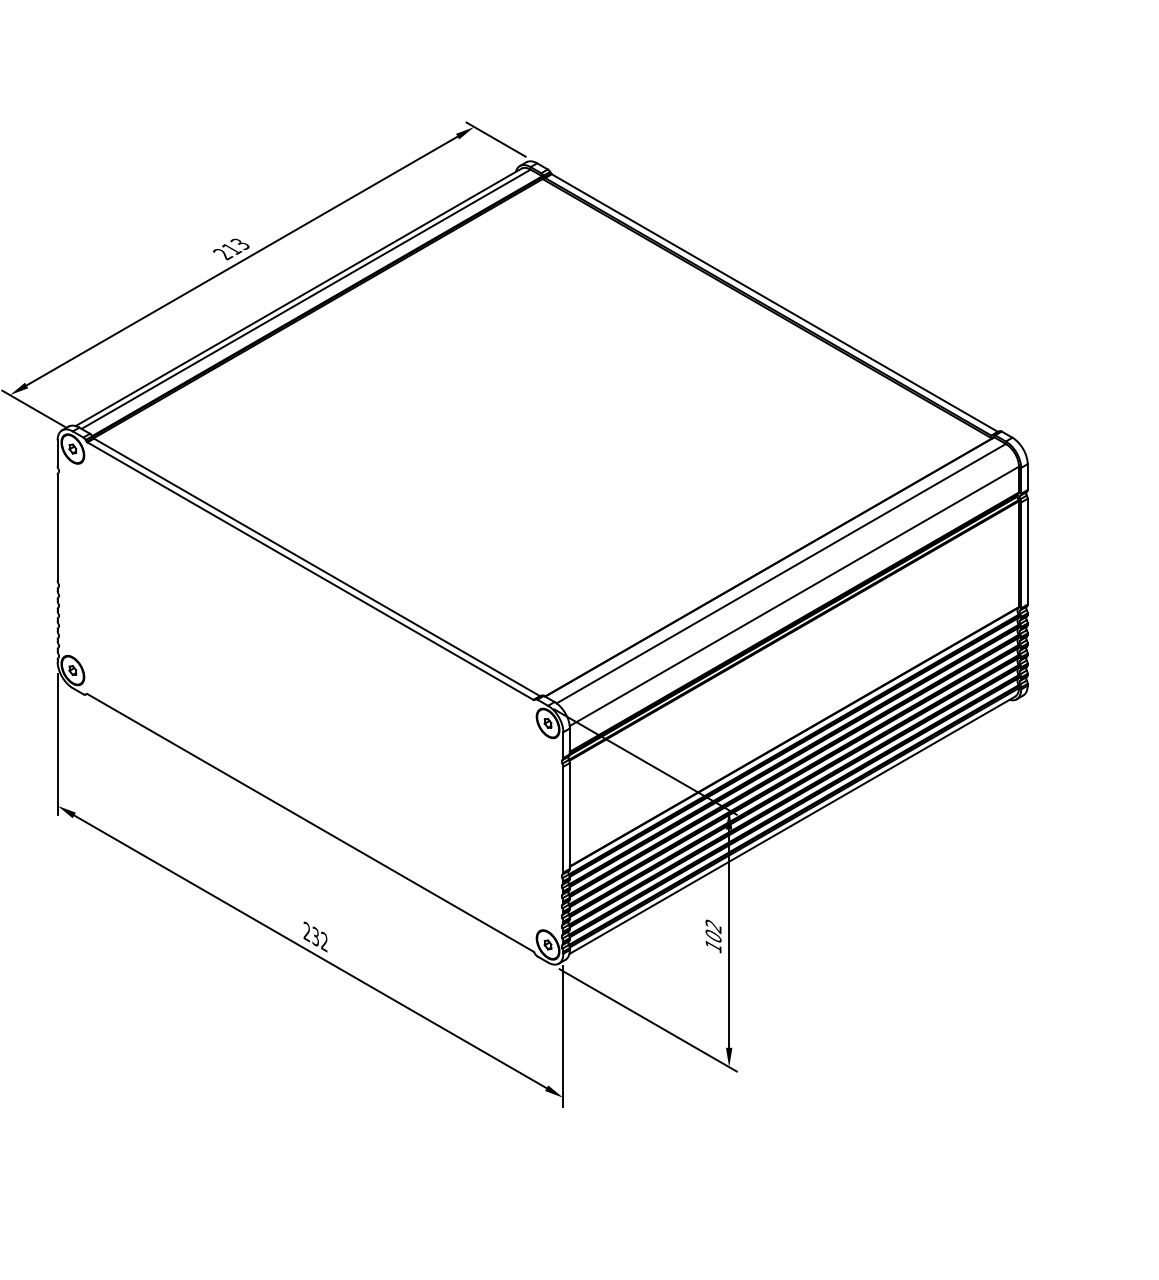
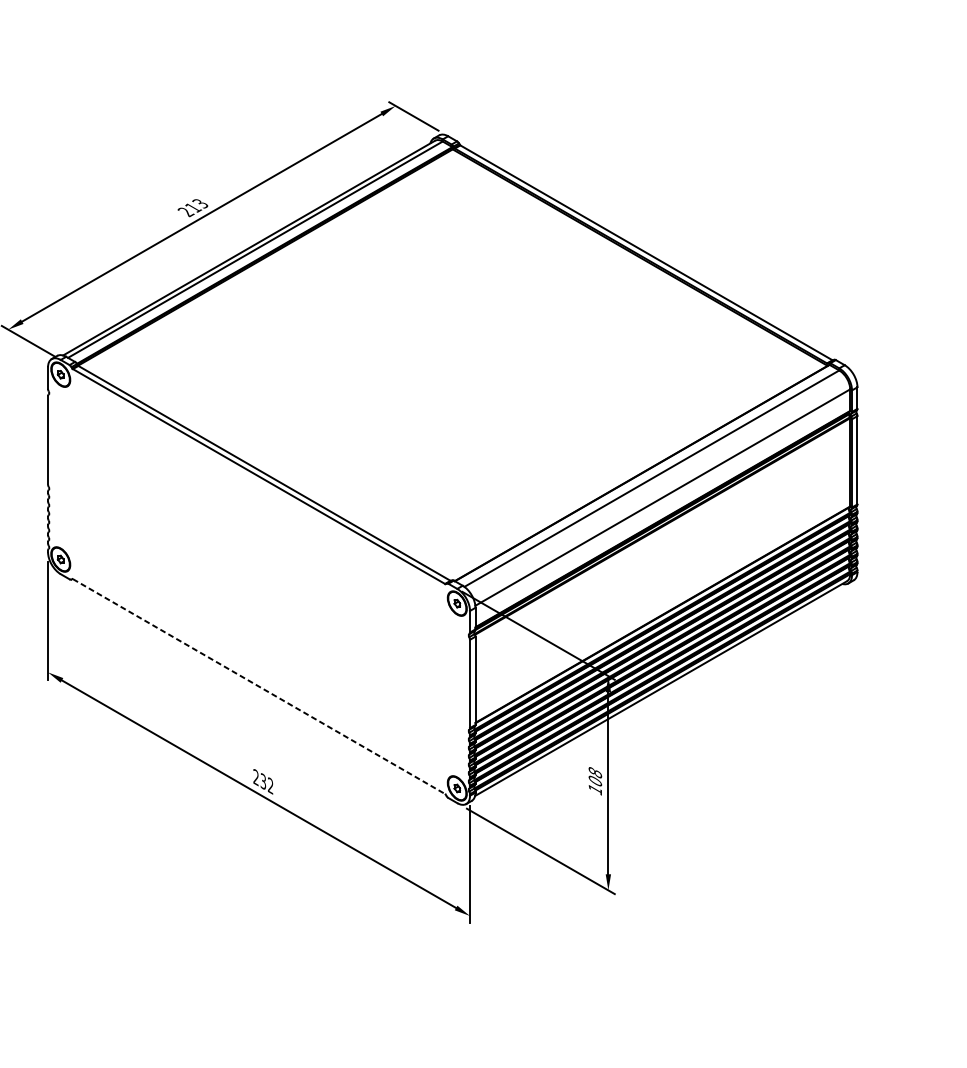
line: (310, 823) -> (259, 687), solid -> dashed
text: (713, 926) -> (595, 773), 102 -> 108

